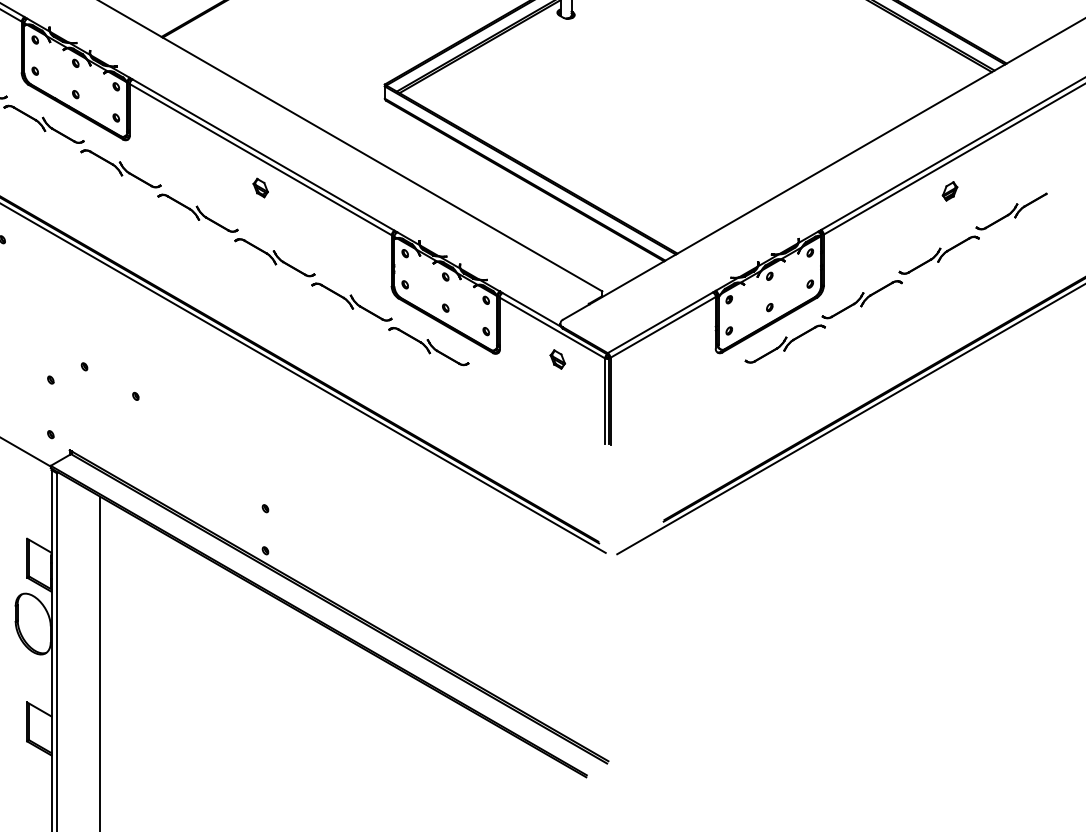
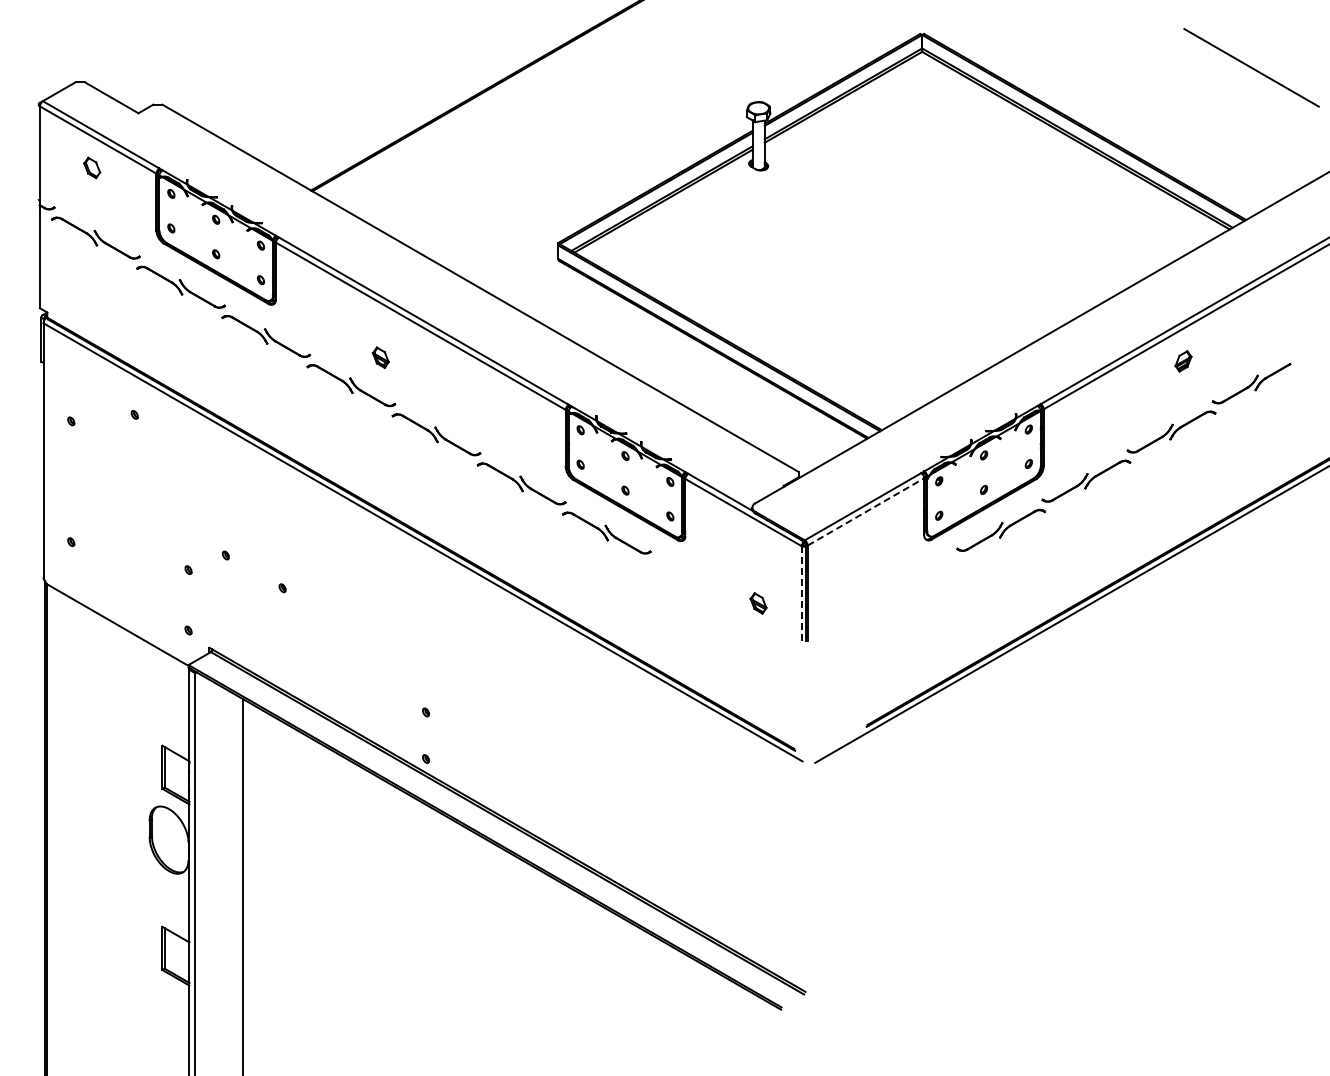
part: (260, 187) -> (380, 357), moved
line: (663, 327) -> (866, 511), solid -> dashed
part: (557, 359) -> (758, 603), moved
line: (604, 401) -> (801, 593), solid -> dashed

